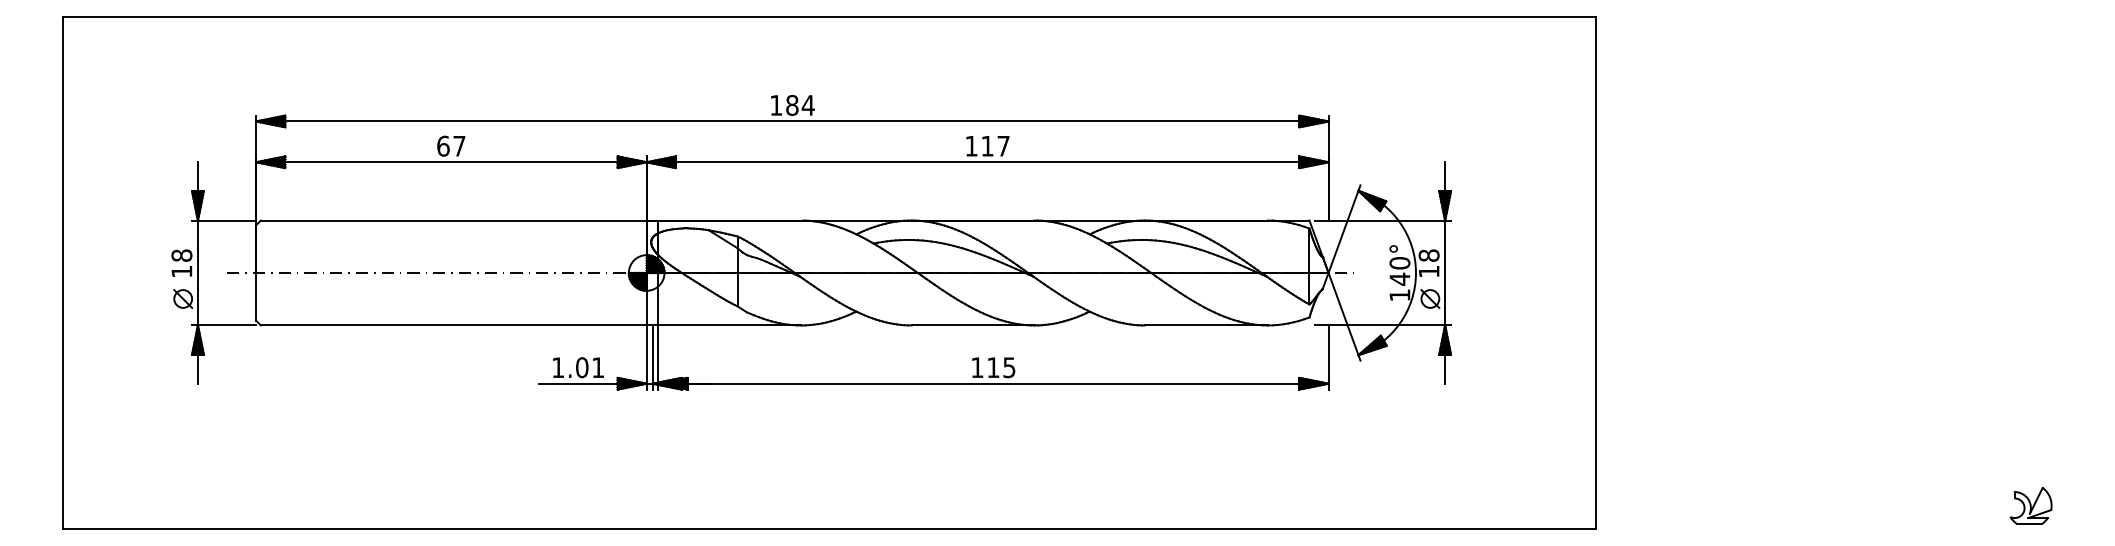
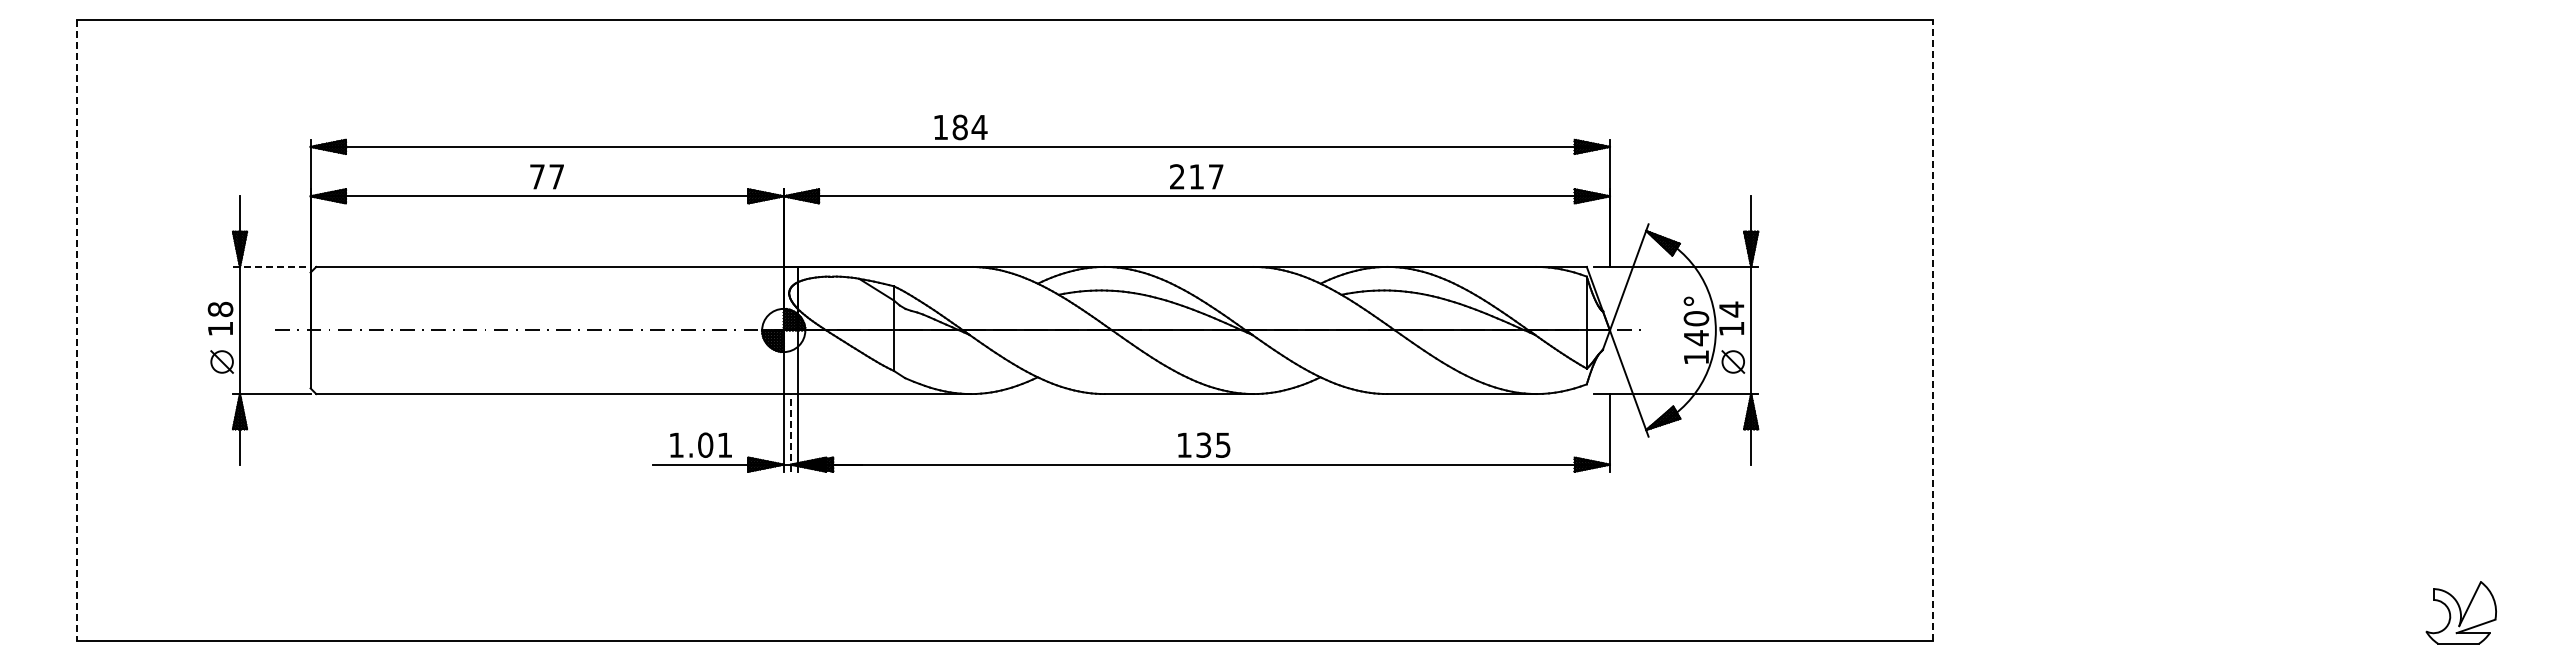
text: (443, 145) -> (537, 176), 67 -> 77
text: (971, 145) -> (1177, 176), 117 -> 217
line: (223, 220) -> (271, 266), solid -> dashed
text: (1428, 255) -> (1731, 309), 18 -> 14
line: (63, 273) -> (76, 330), solid -> dashed
line: (1595, 273) -> (1933, 330), solid -> dashed
line: (652, 357) -> (790, 432), solid -> dashed
text: (993, 367) -> (1203, 444), 115 -> 135
part: (2030, 505) -> (2460, 612), size x1.4

